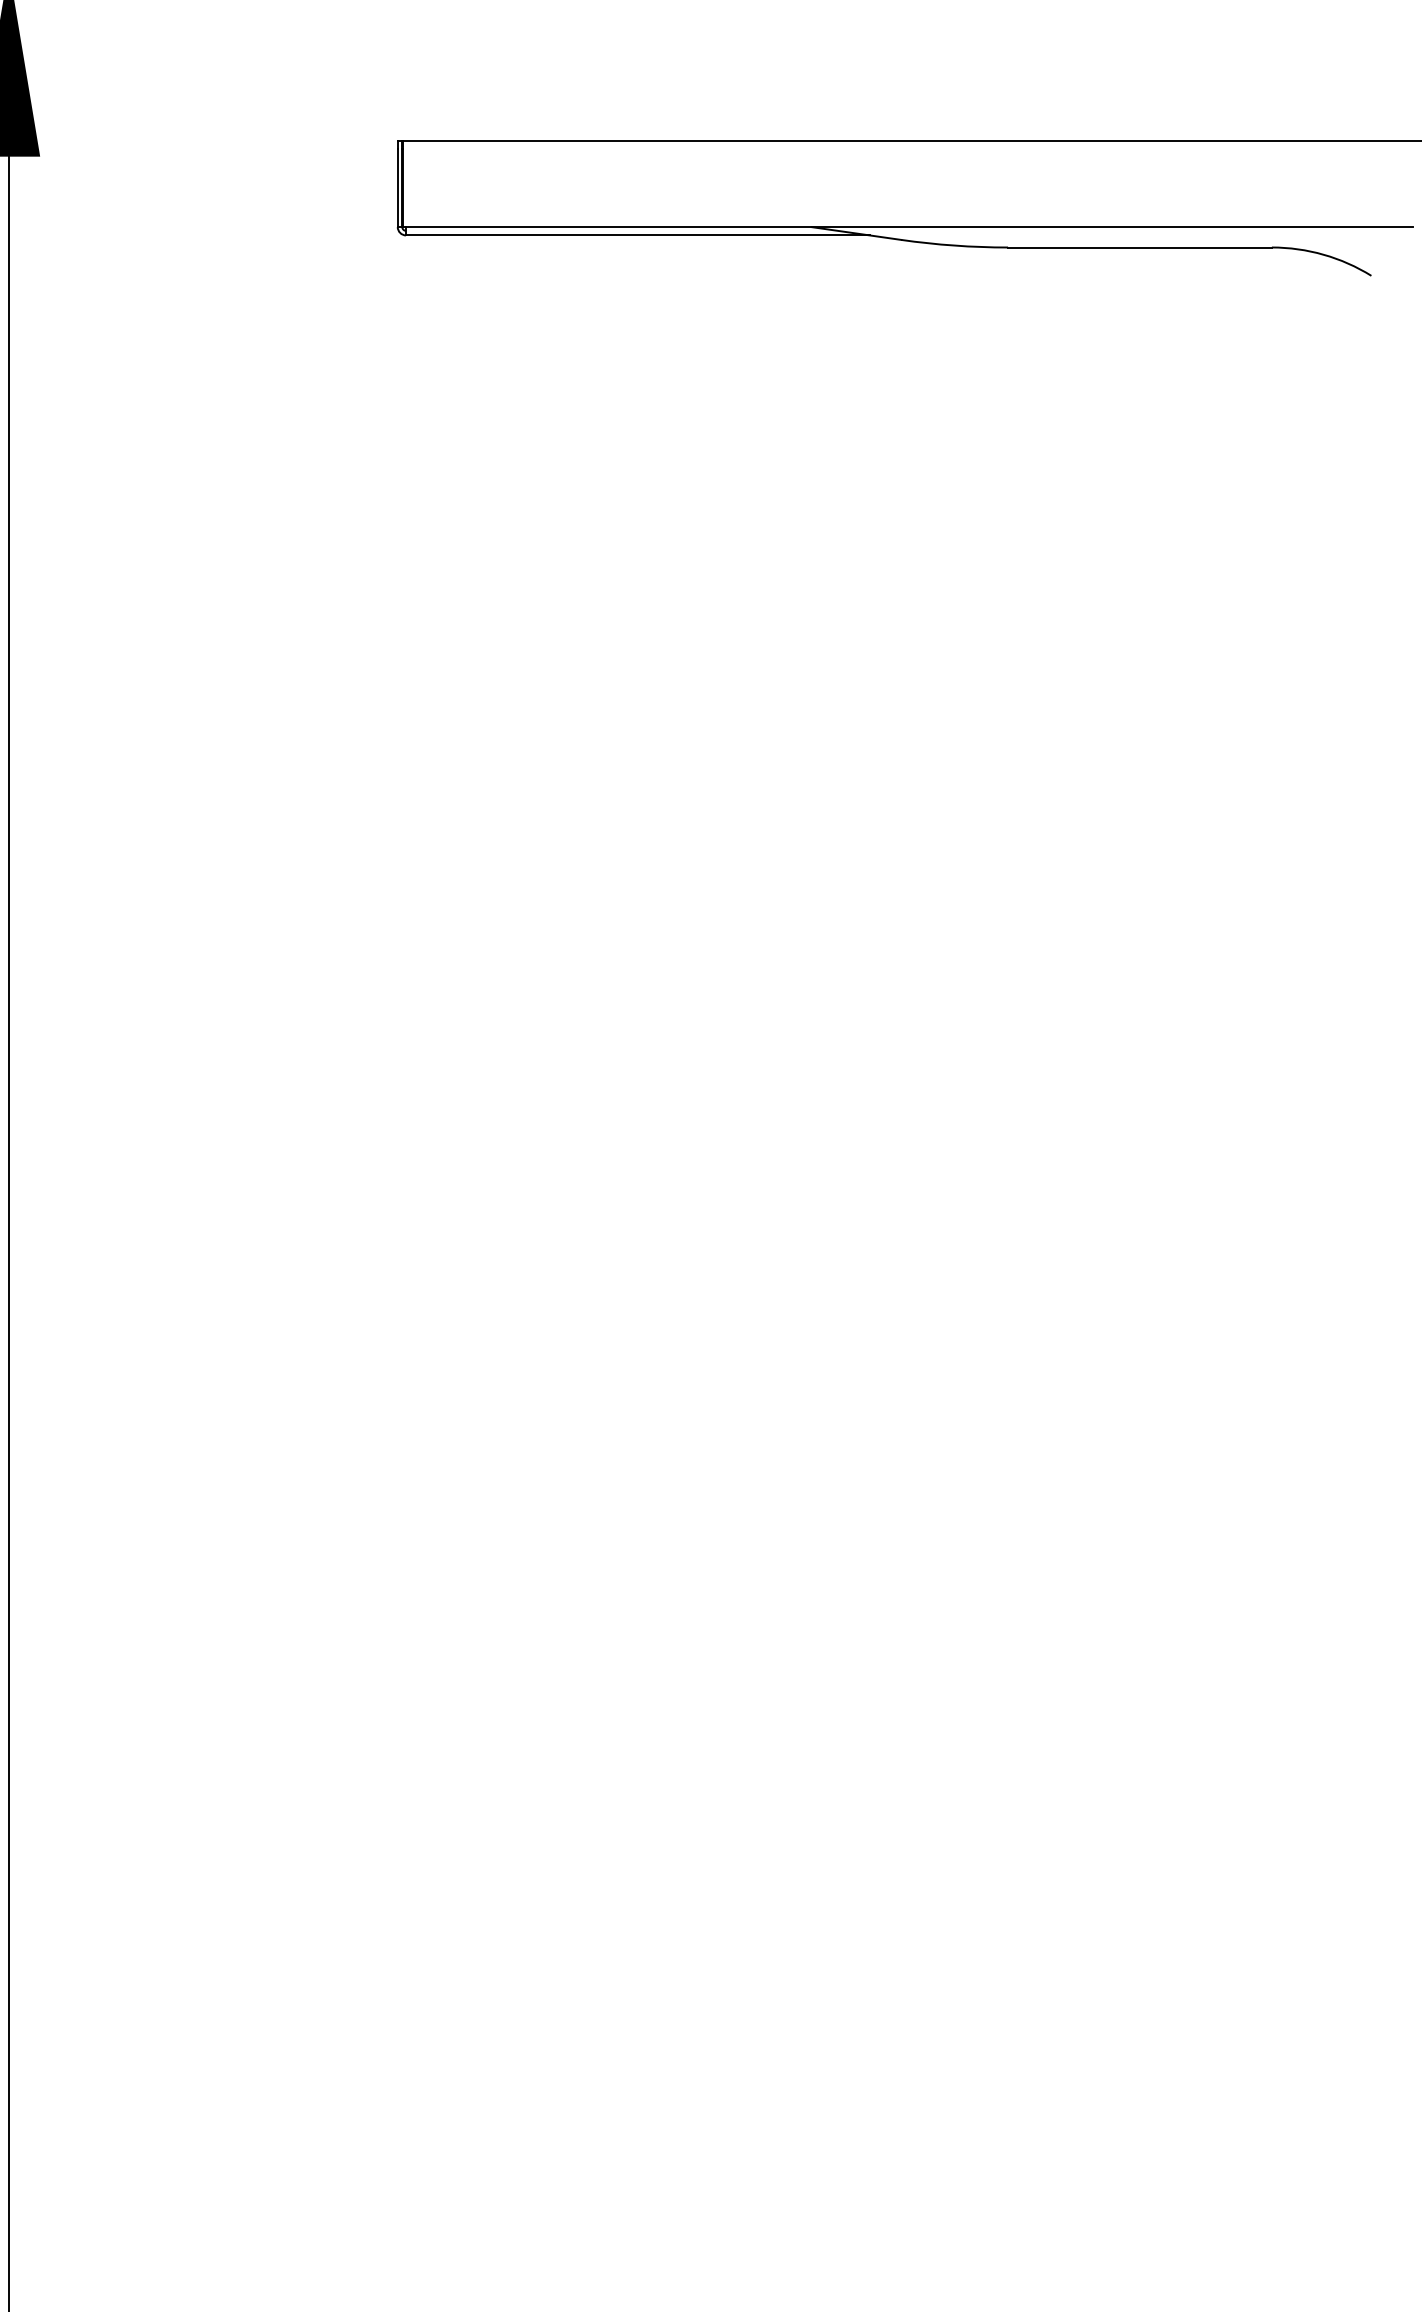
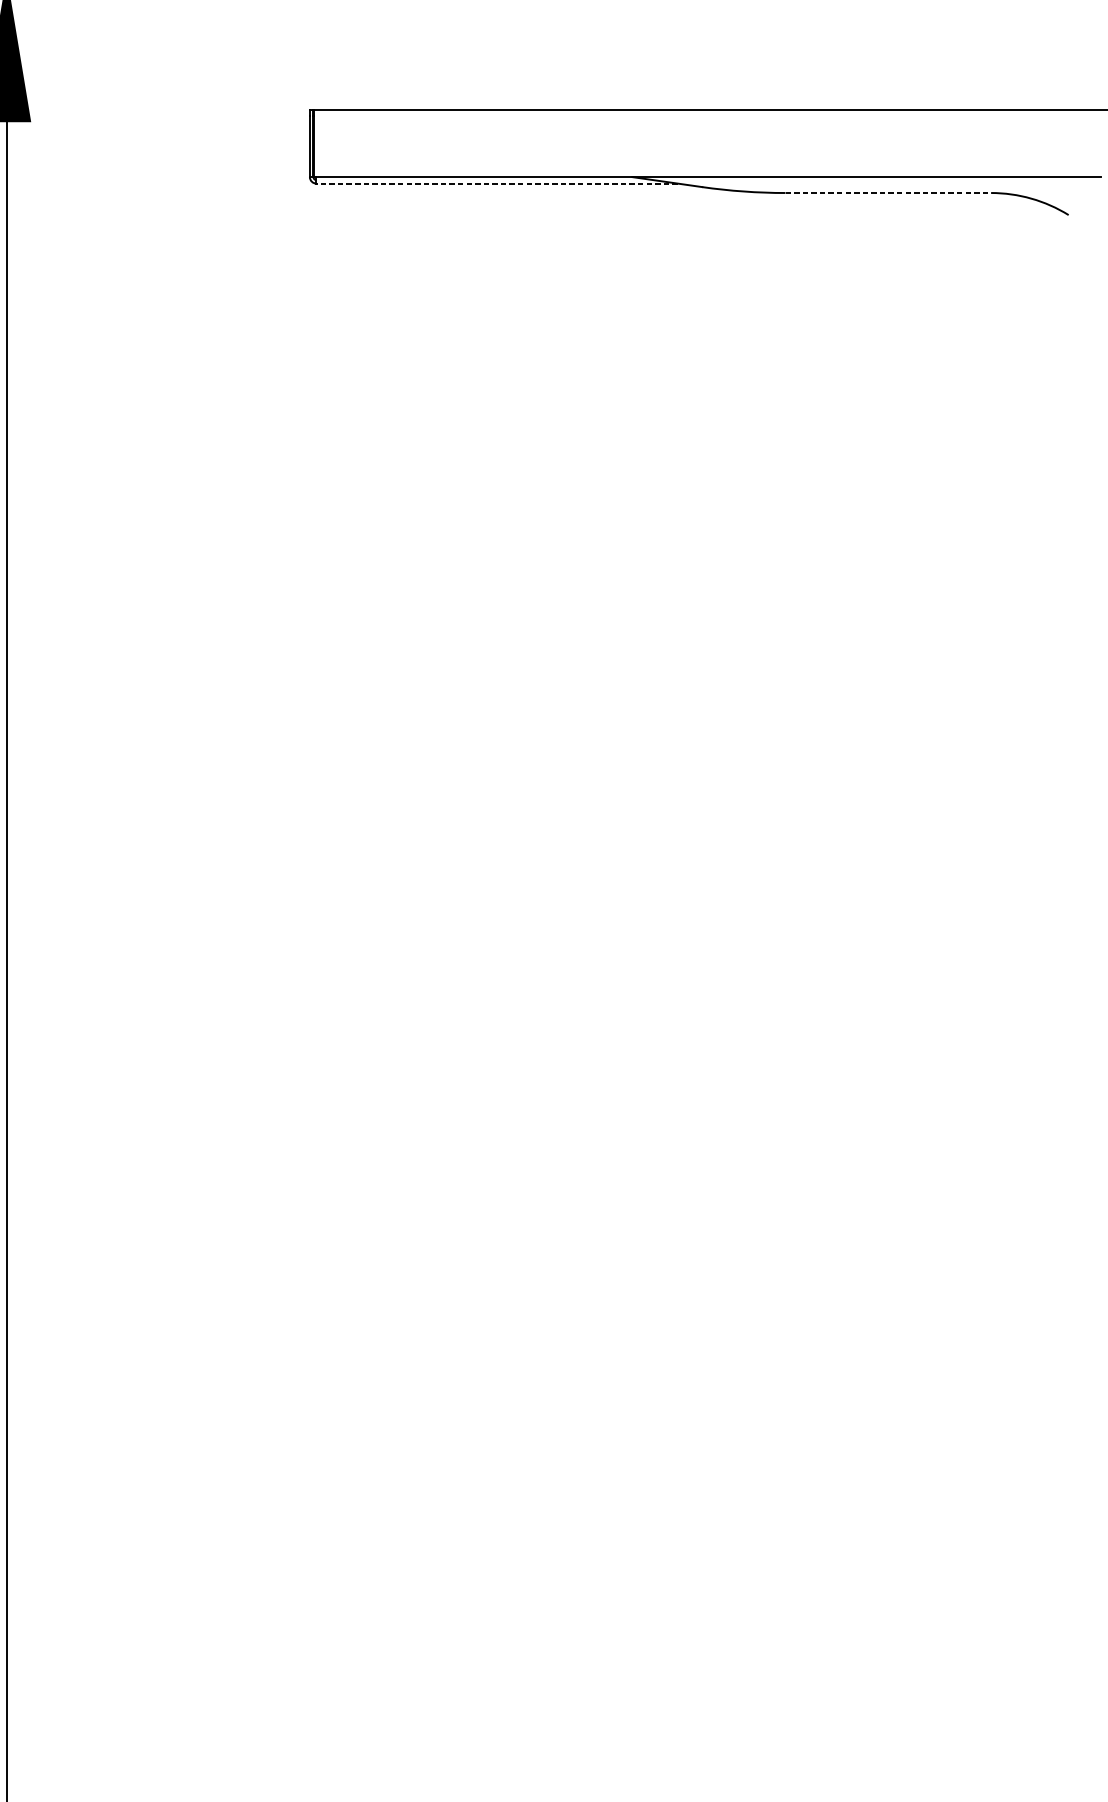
line: (637, 235) -> (496, 183), solid -> dashed
line: (1139, 247) -> (887, 193), solid -> dashed

